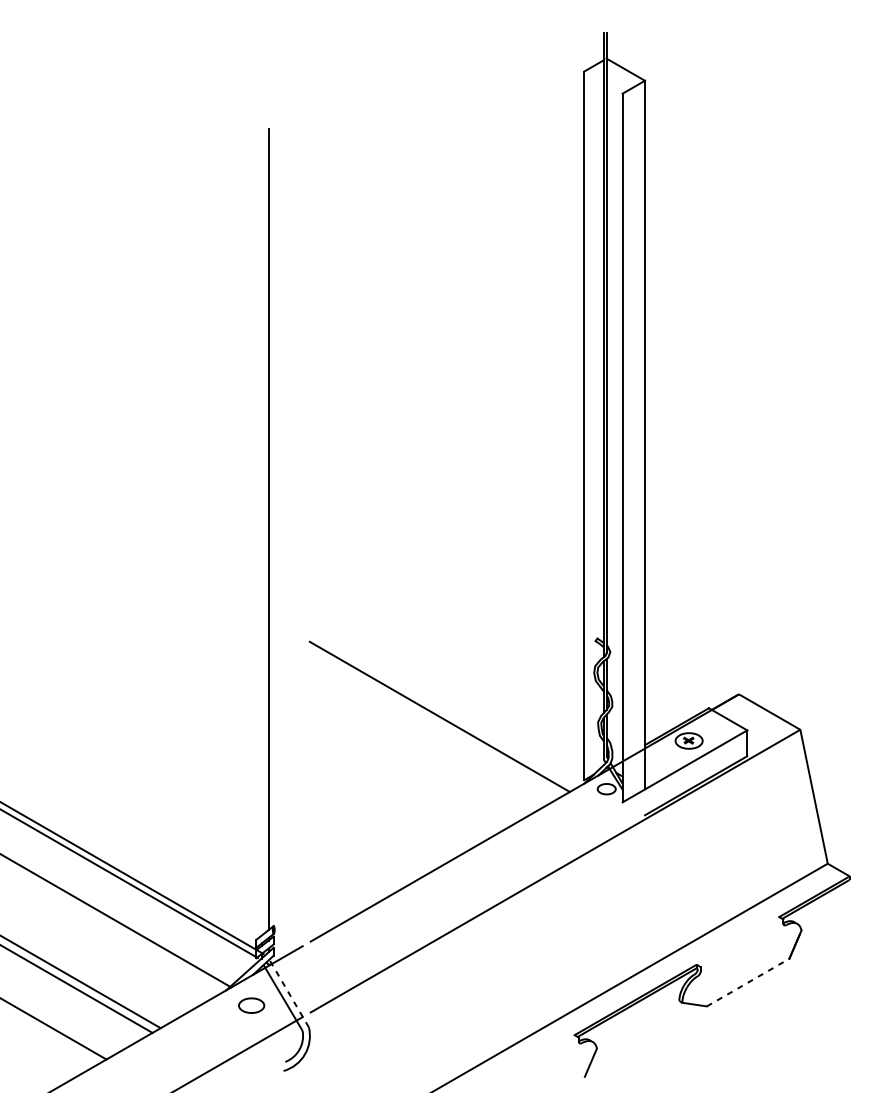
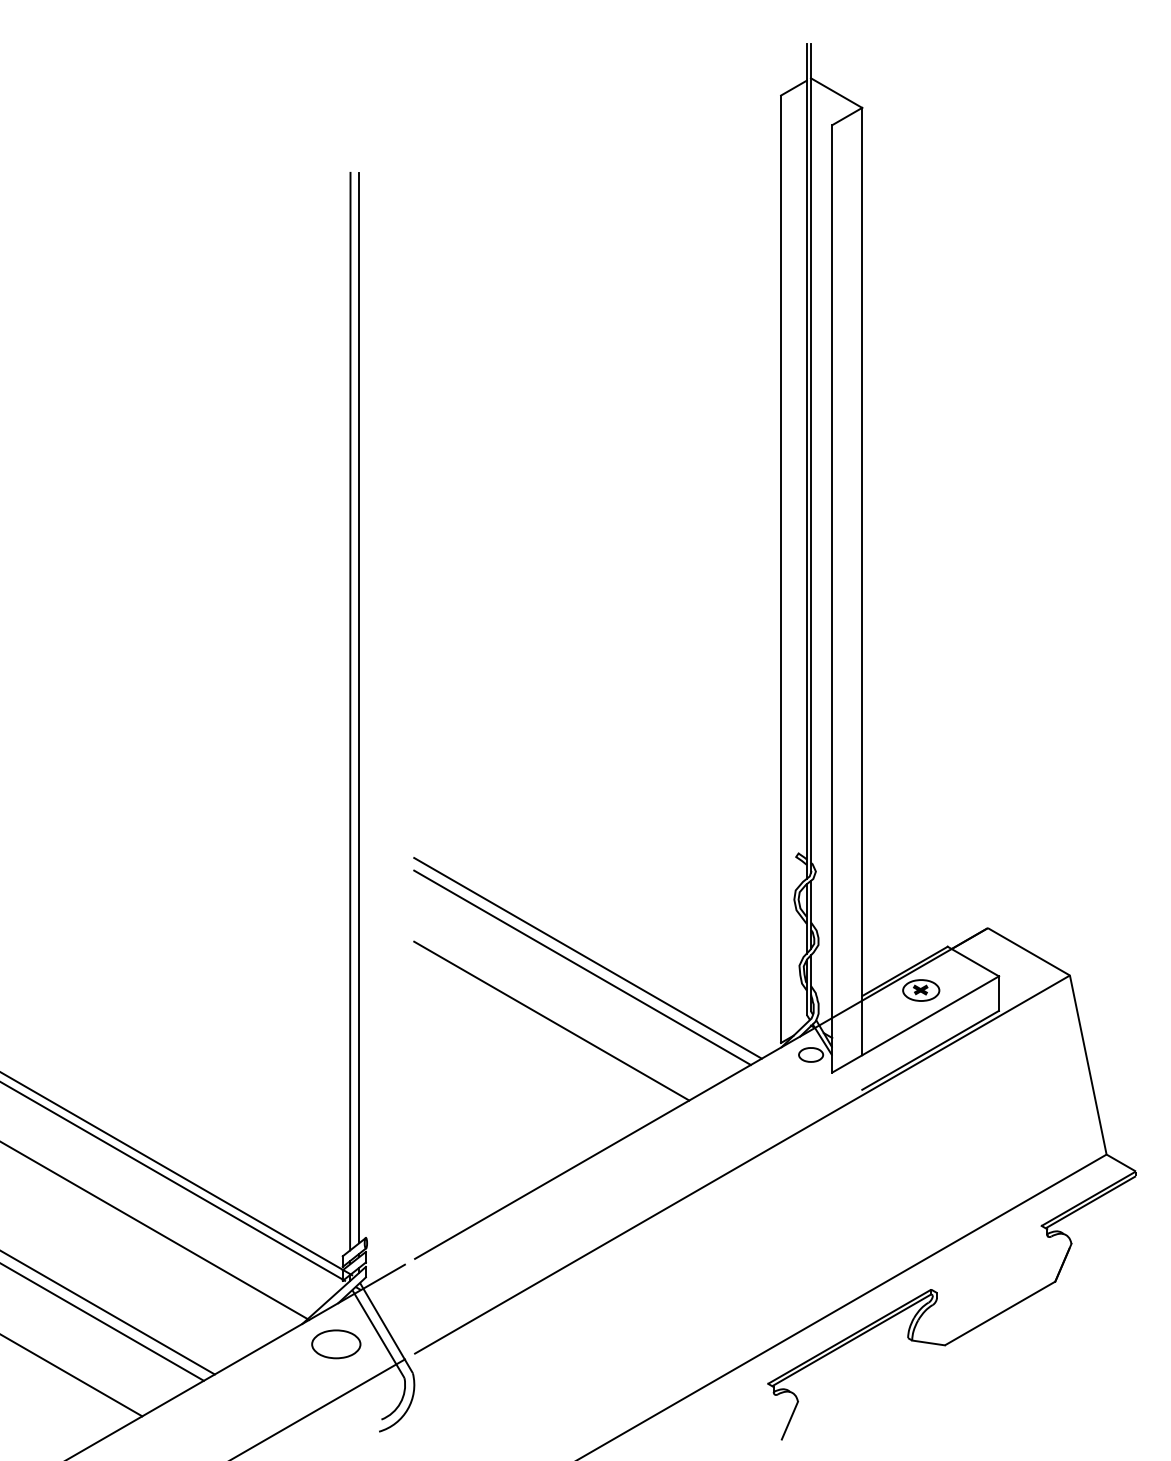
line: (262, 532) -> (350, 711), added
line: (435, 723) -> (582, 967), added
line: (412, 763) -> (551, 1020), added
line: (748, 982) -> (1000, 1313), dashed -> solid
line: (289, 993) -> (386, 1327), dashed -> solid
part: (251, 1005) -> (336, 1344), size x1.43

